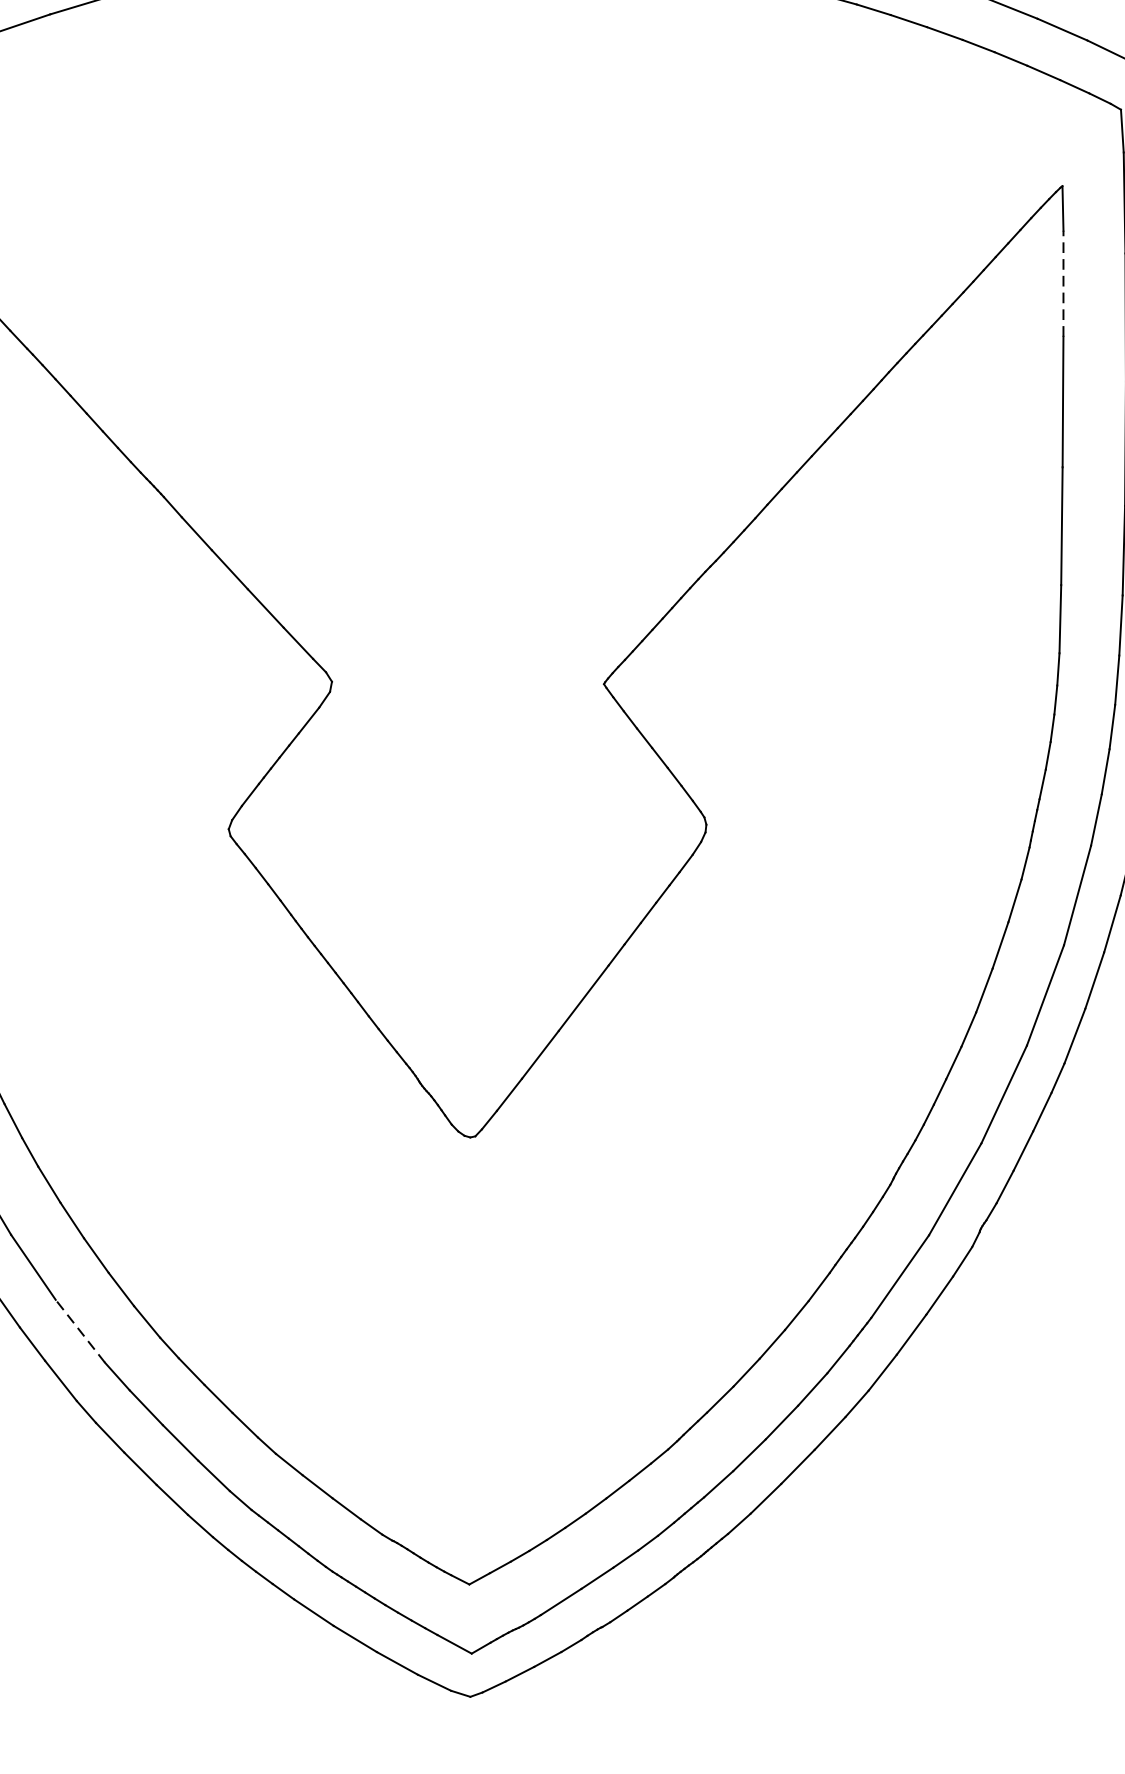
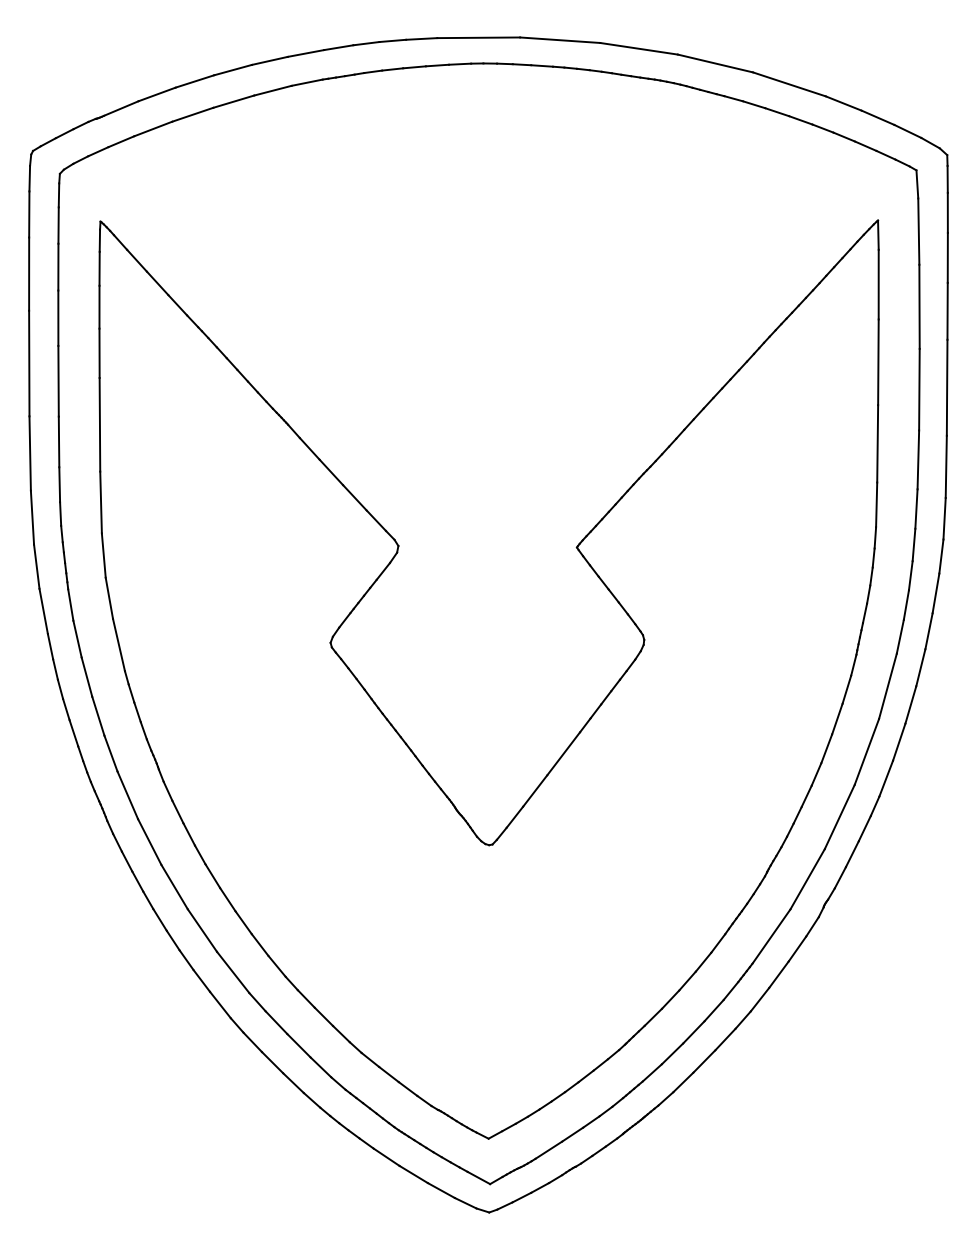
line: (1063, 283) -> (878, 284), dashed -> solid
line: (79, 1331) -> (232, 972), dashed -> solid

